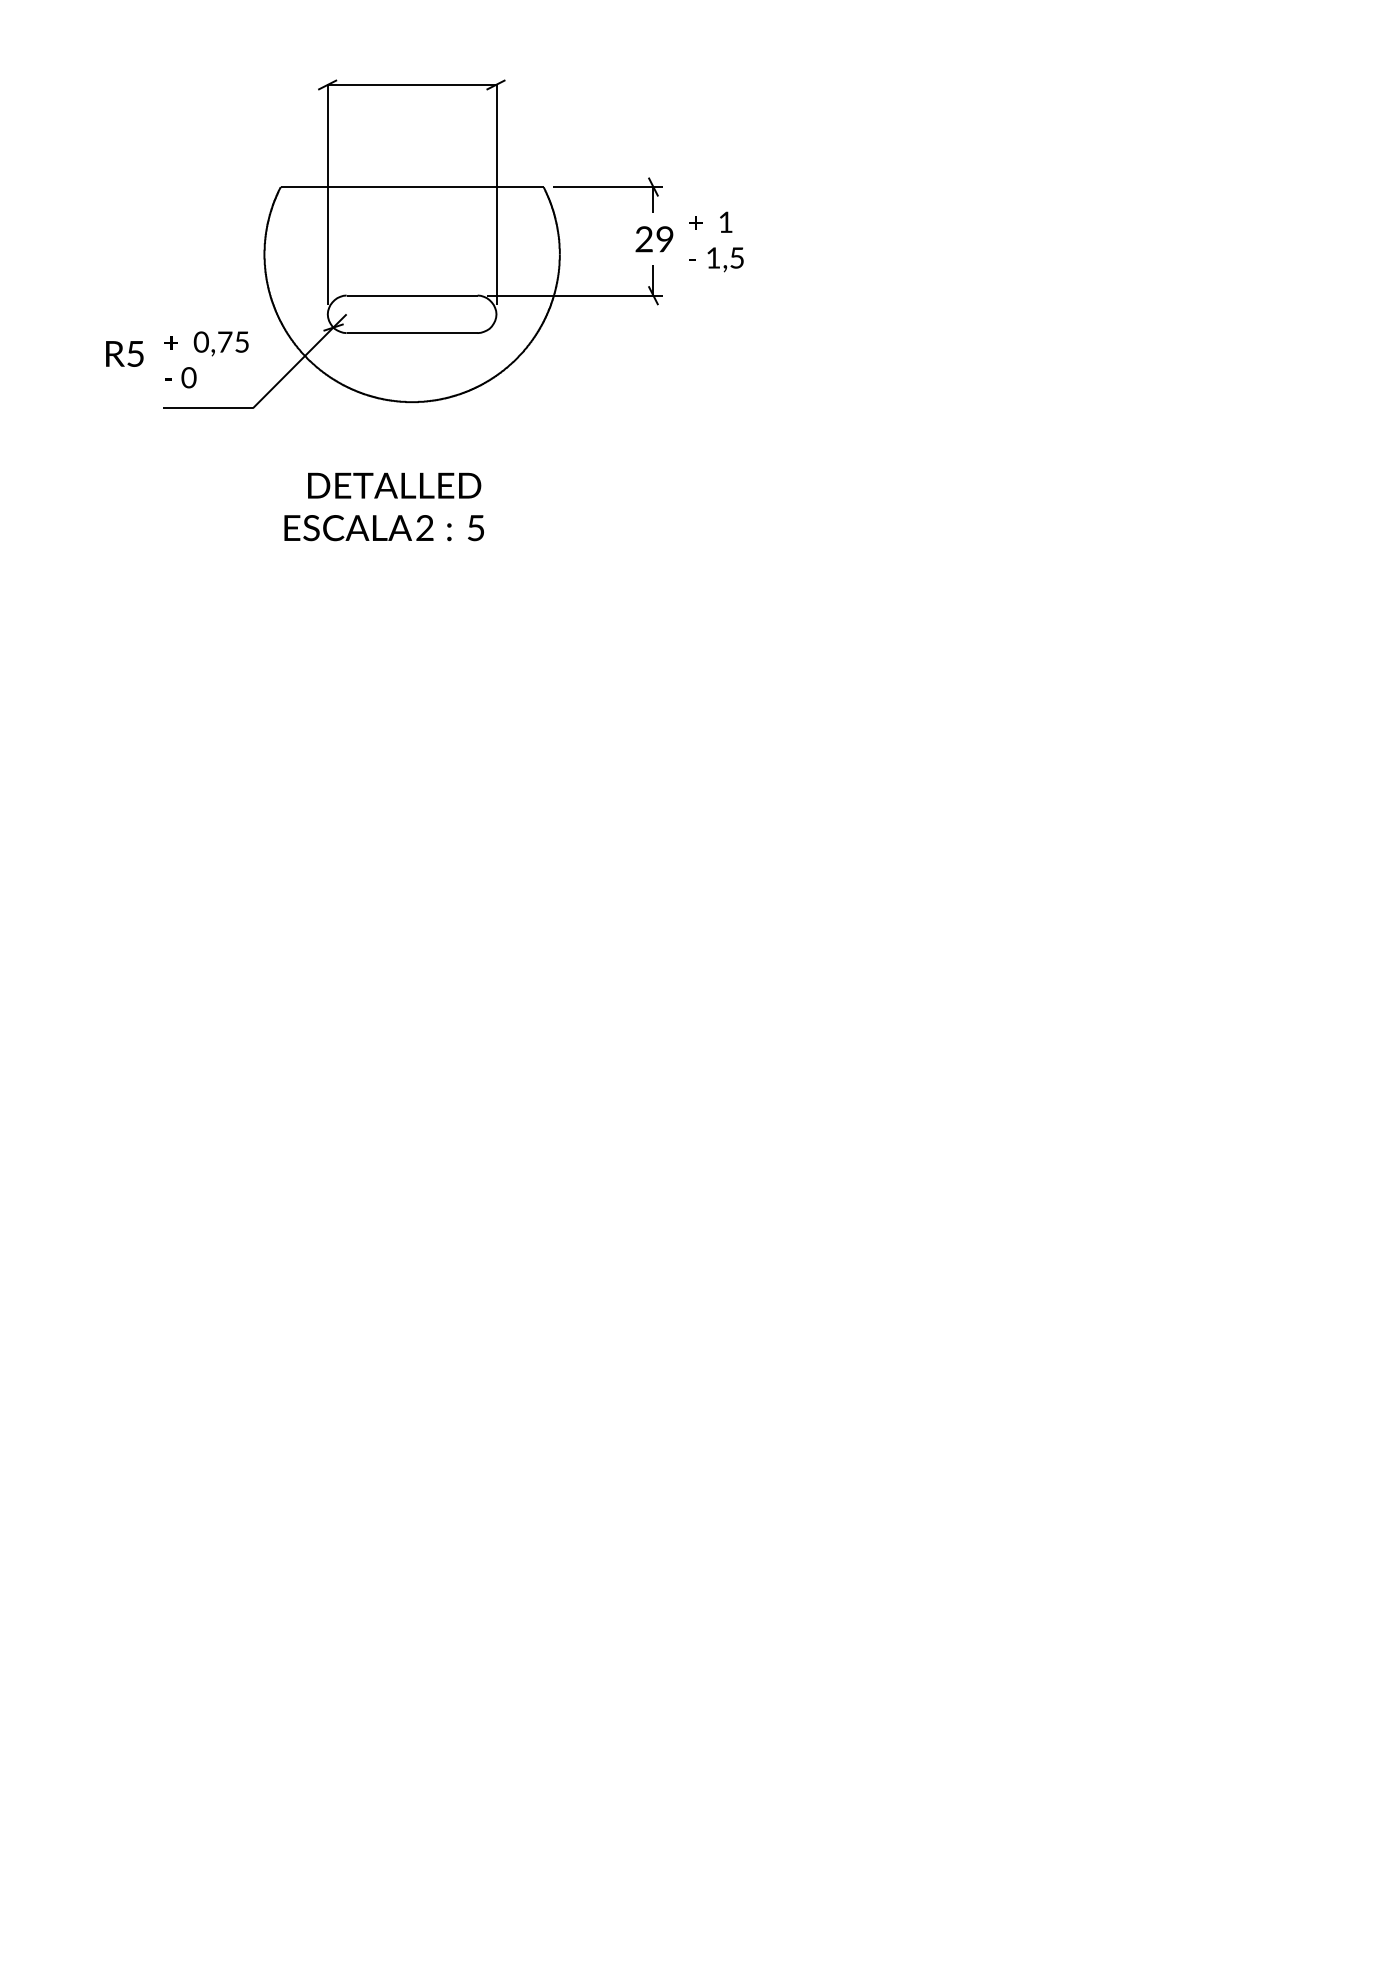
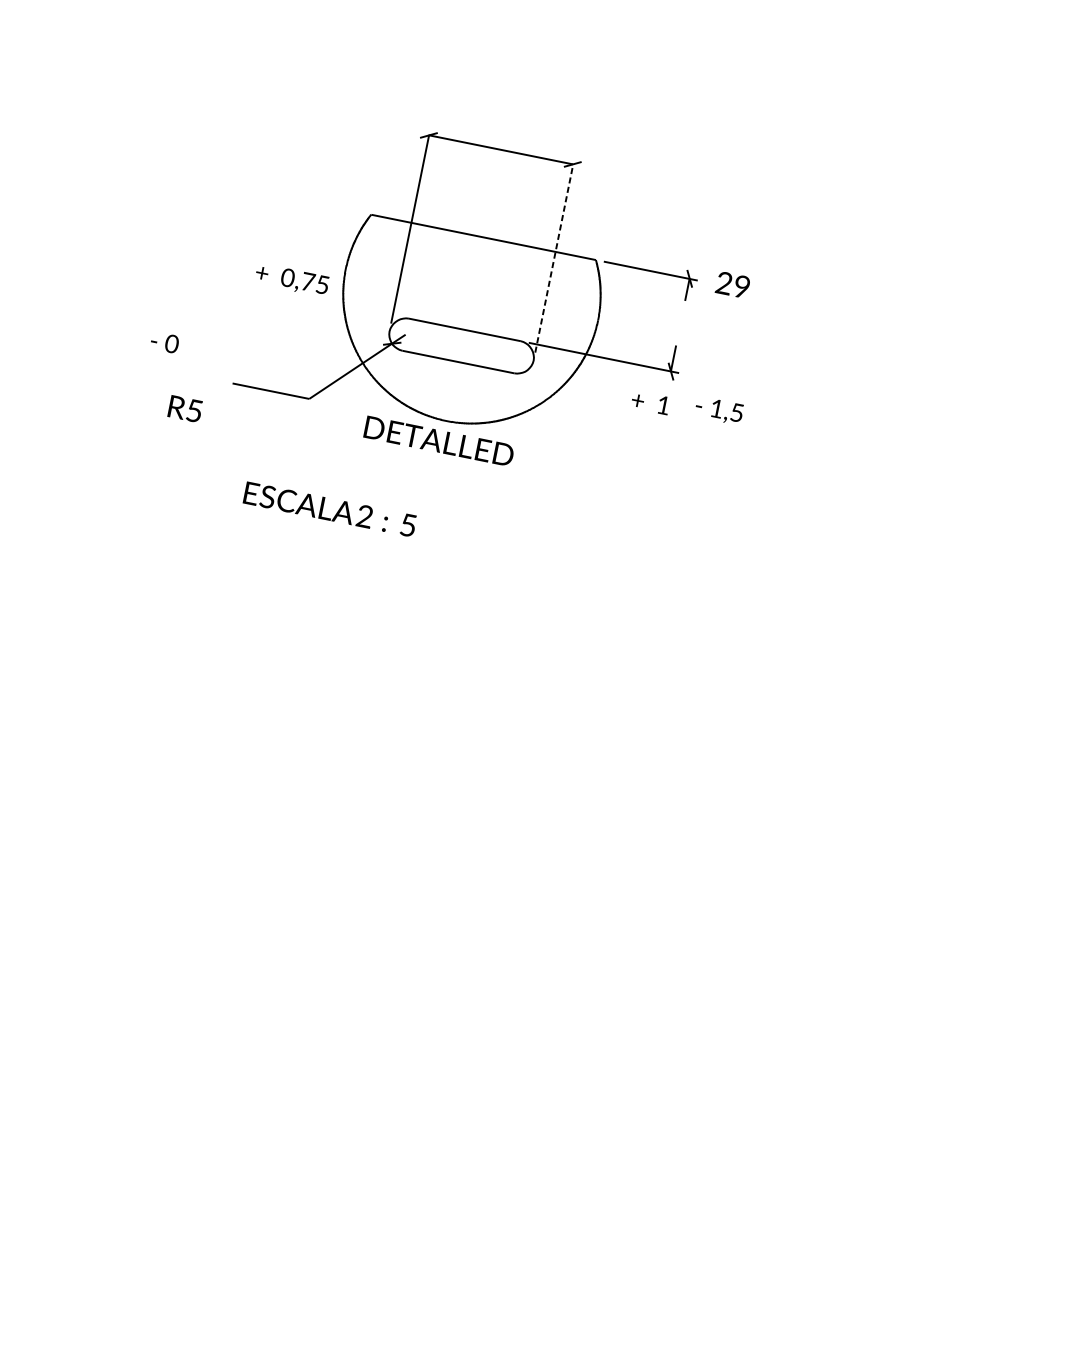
line: (496, 194) -> (554, 258), solid -> dashed
text: (710, 221) -> (650, 402), moved
text: (654, 239) -> (732, 285), moved
text: (716, 259) -> (719, 410), moved
text: (206, 343) -> (292, 279), moved
text: (124, 353) -> (185, 408), moved
text: (180, 377) -> (164, 342), moved
text: (394, 485) -> (439, 441), moved
text: (383, 528) -> (329, 509), moved

